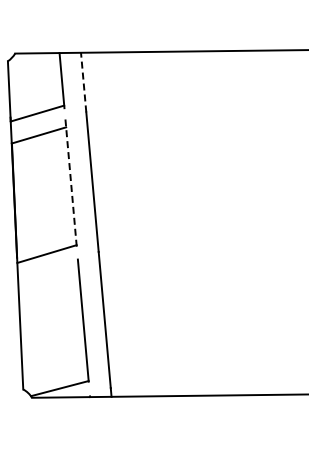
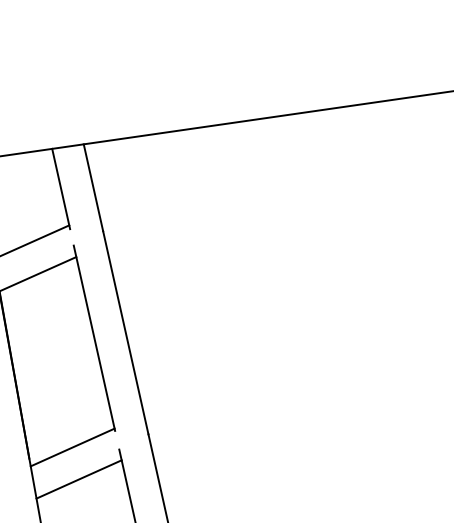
line: (83, 82) -> (93, 187), dashed -> solid
line: (71, 183) -> (95, 338), dashed -> solid
line: (48, 275) -> (79, 478), added

